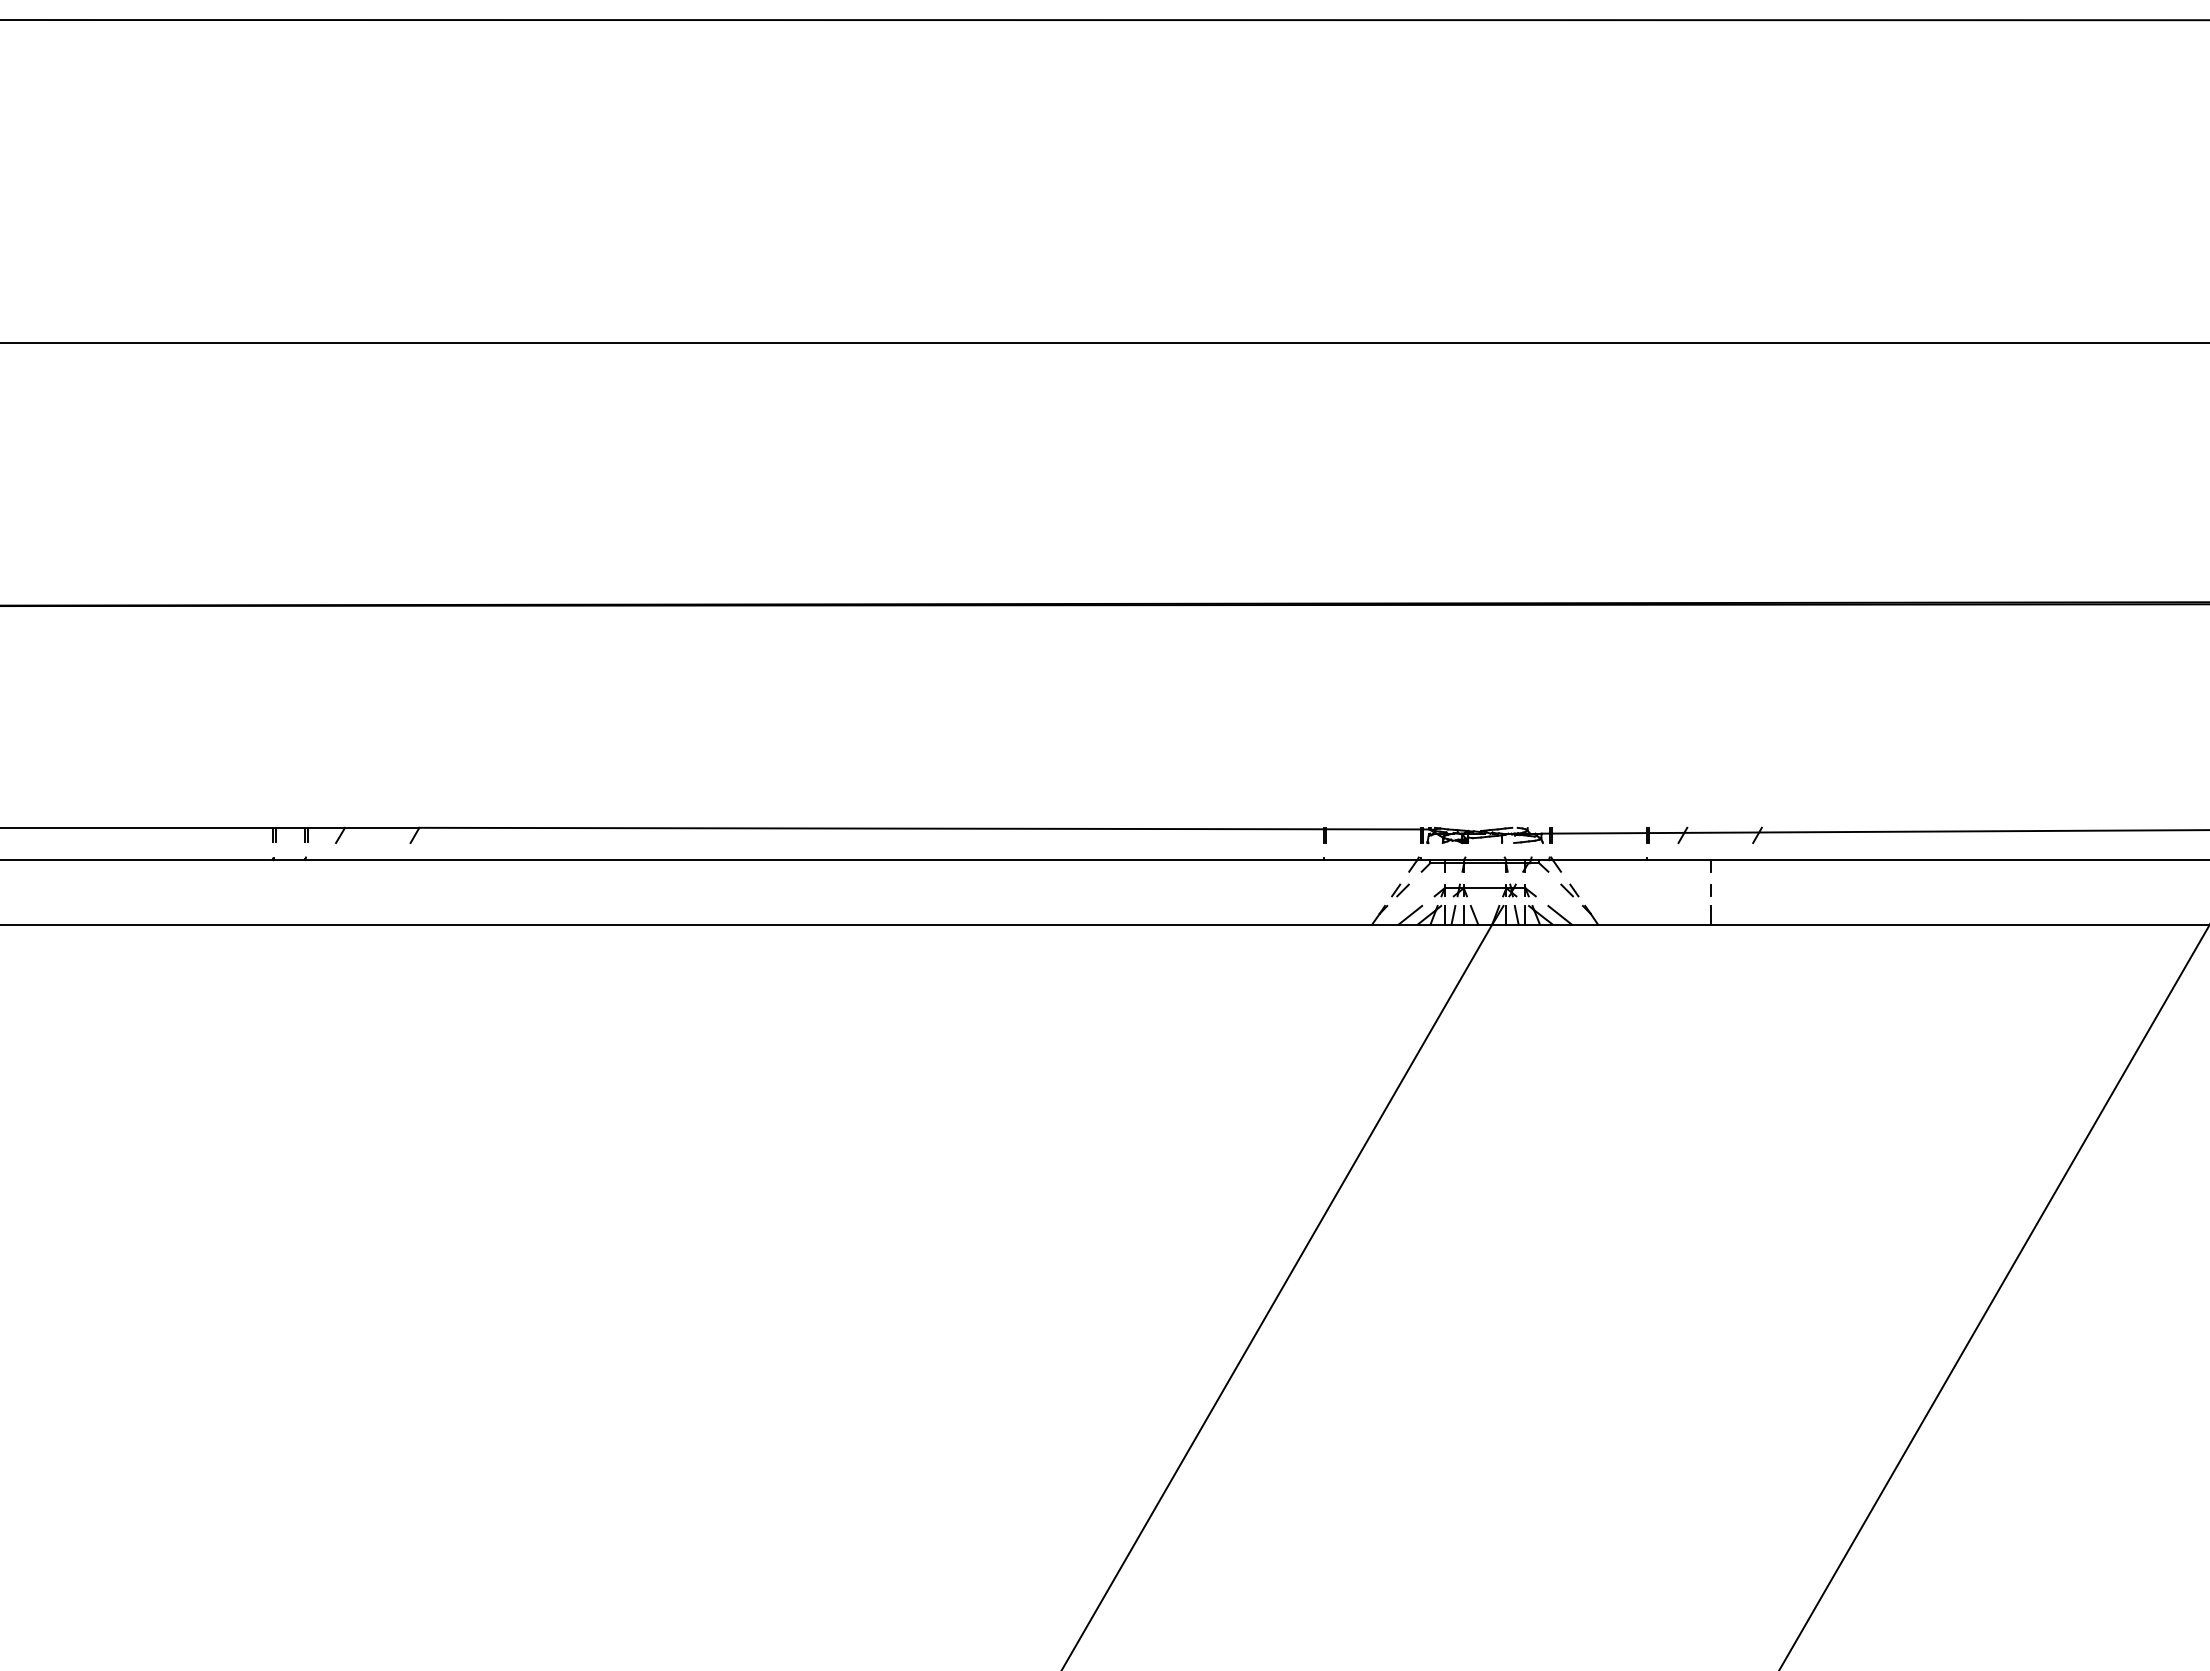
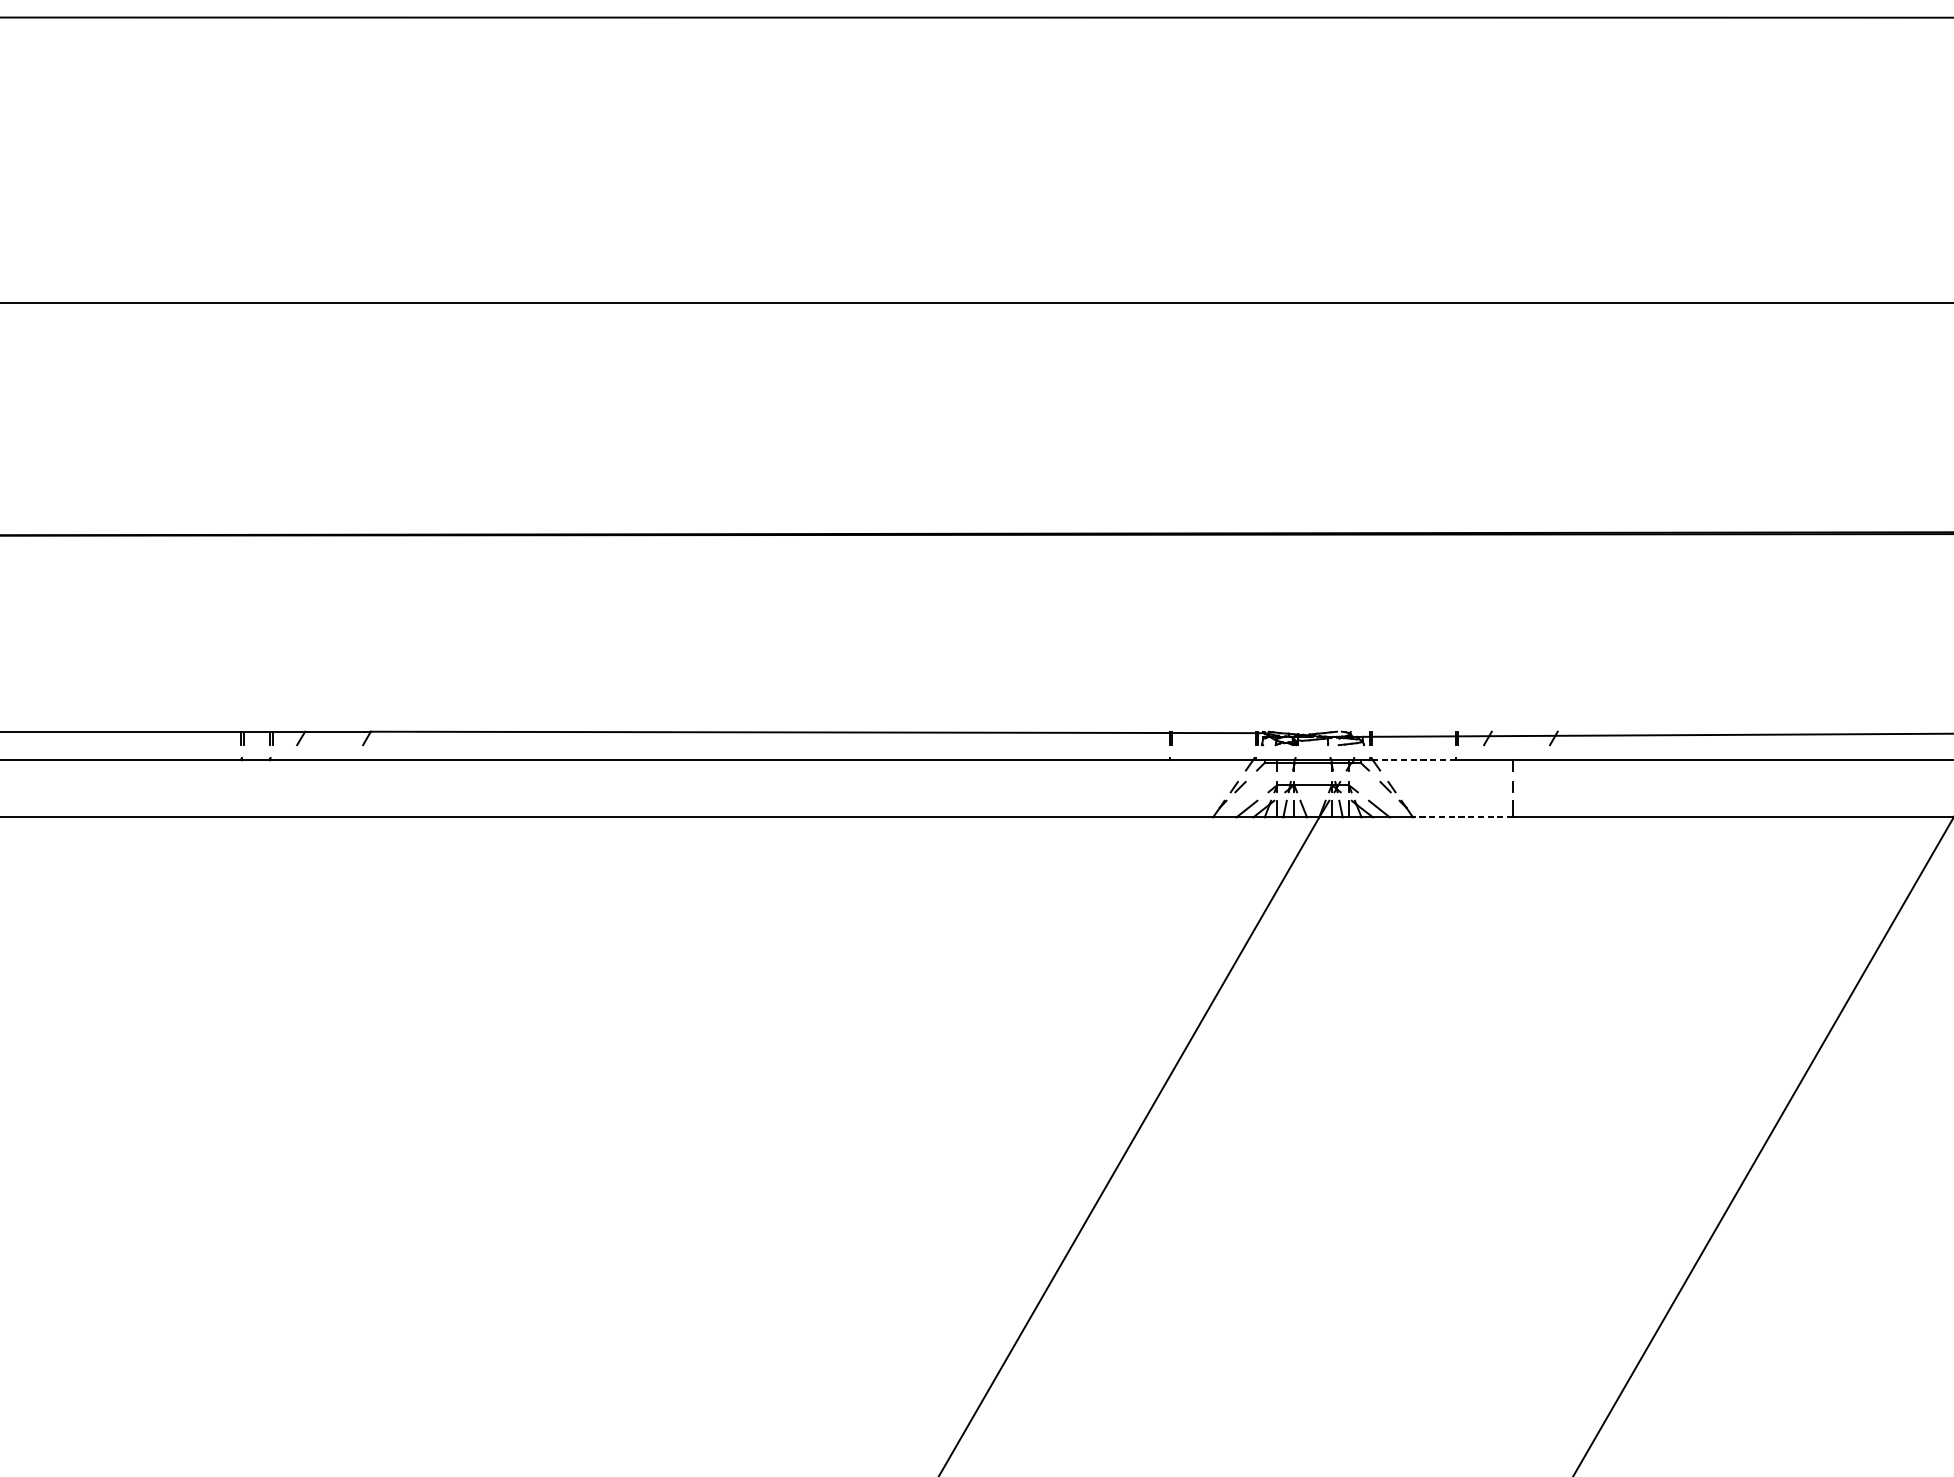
line: (1599, 860) -> (1414, 760), solid -> dashed
line: (1654, 924) -> (1462, 817), solid -> dashed

